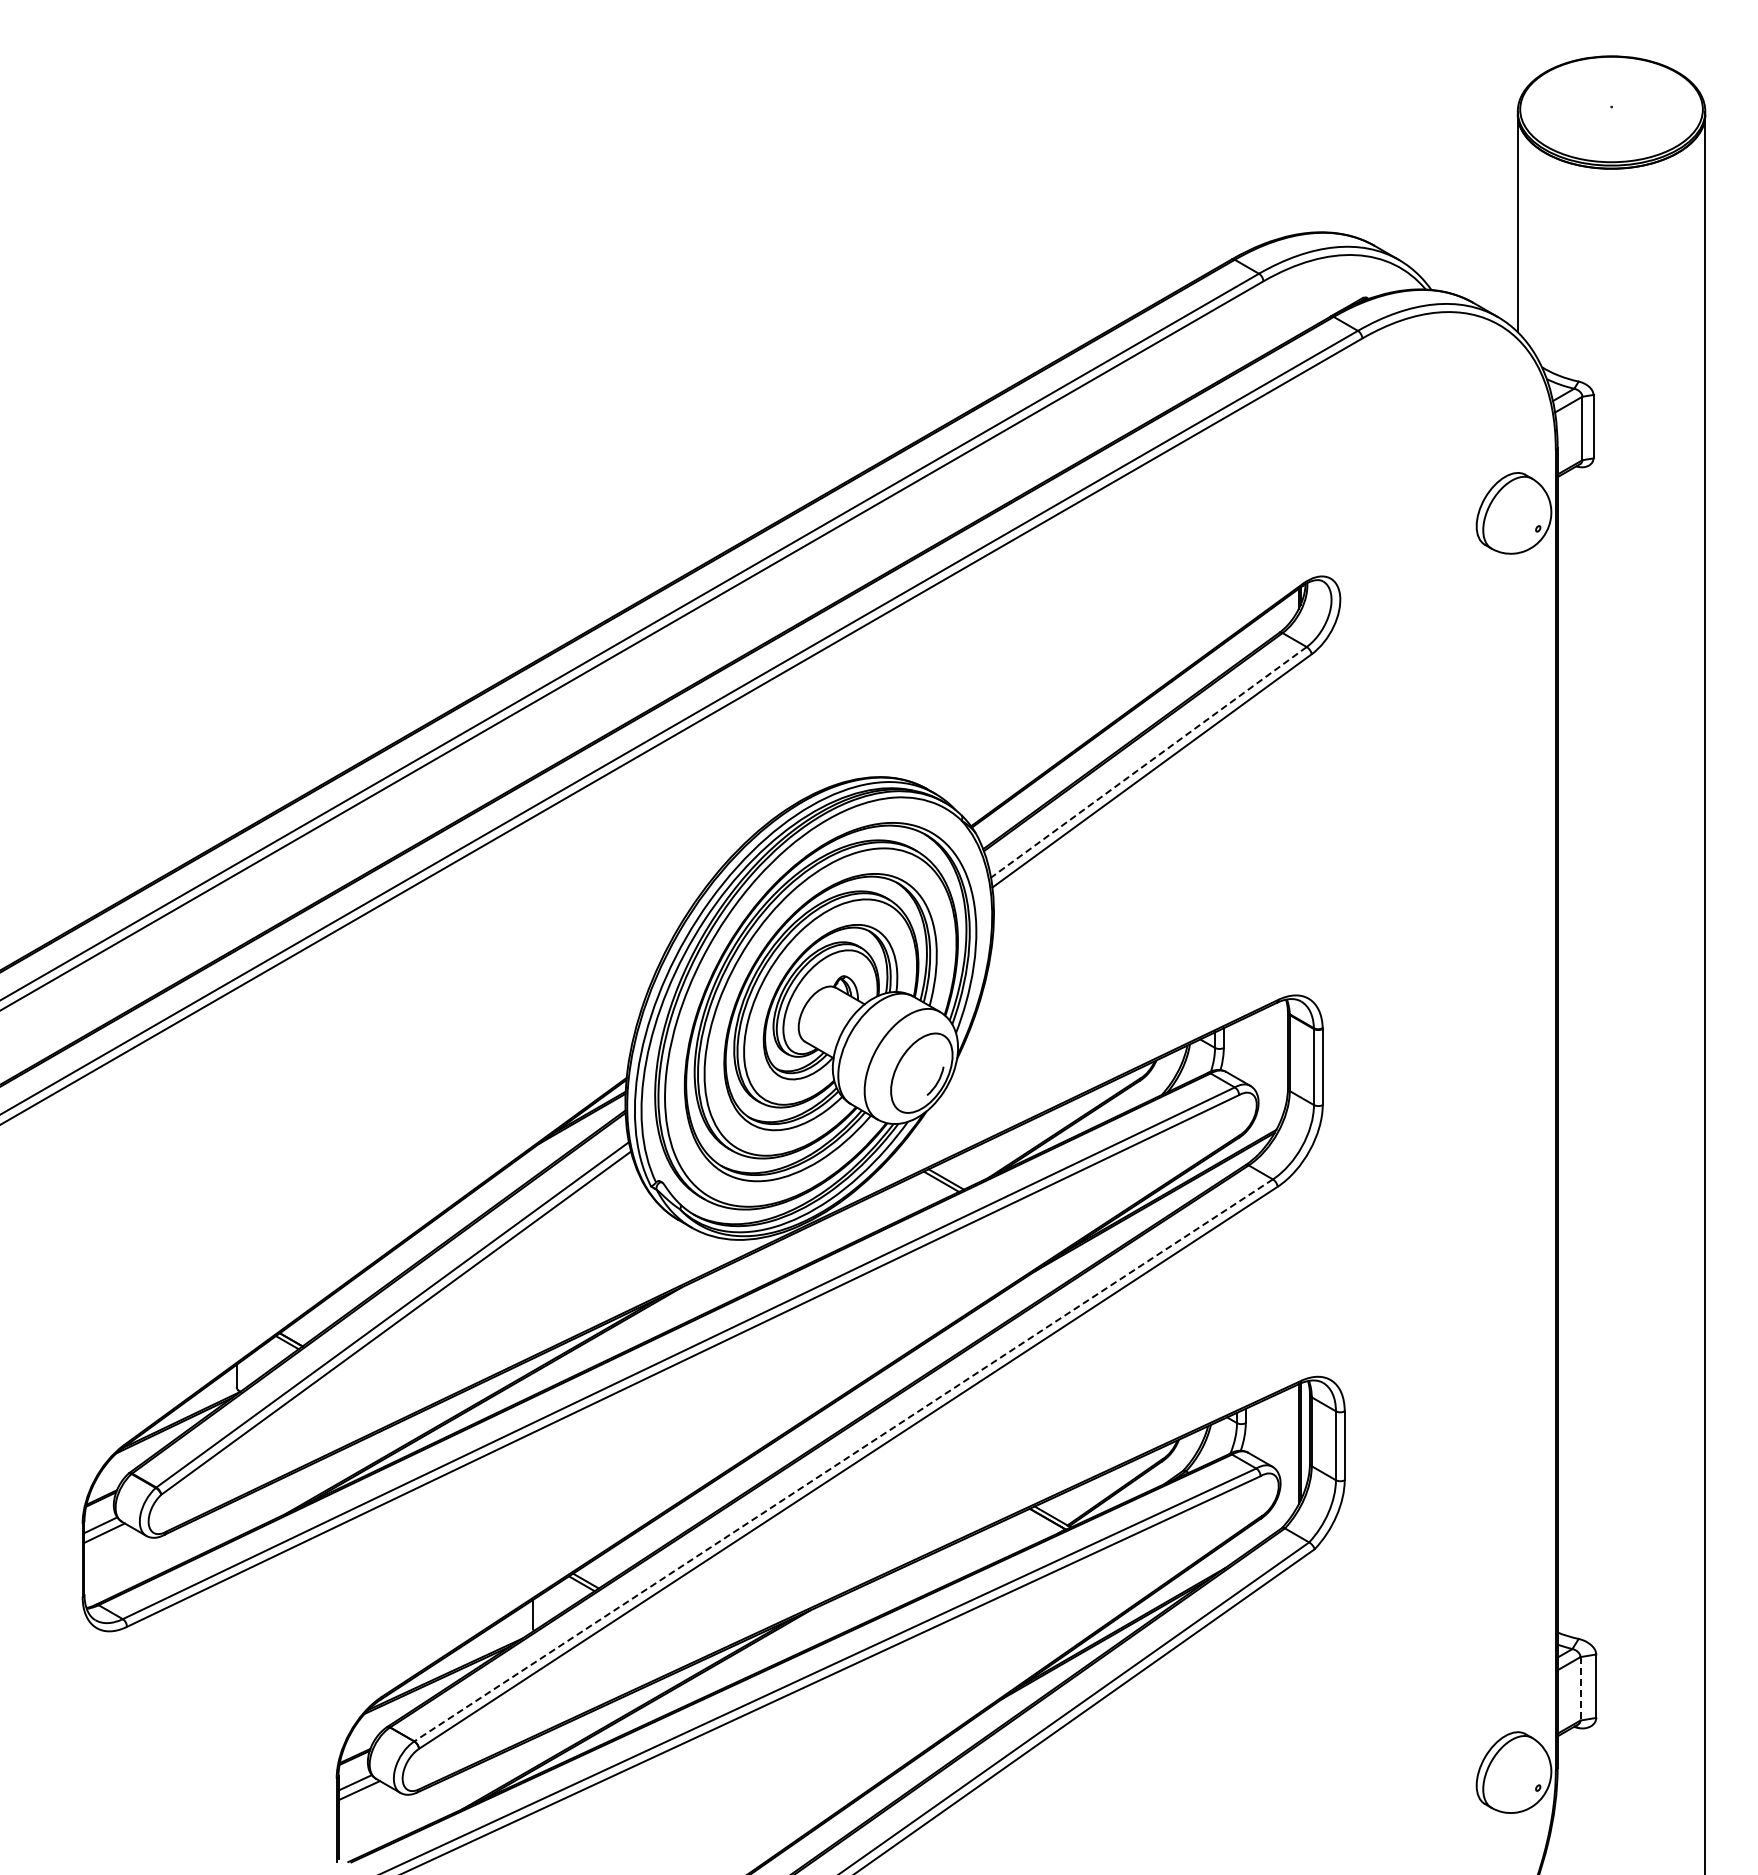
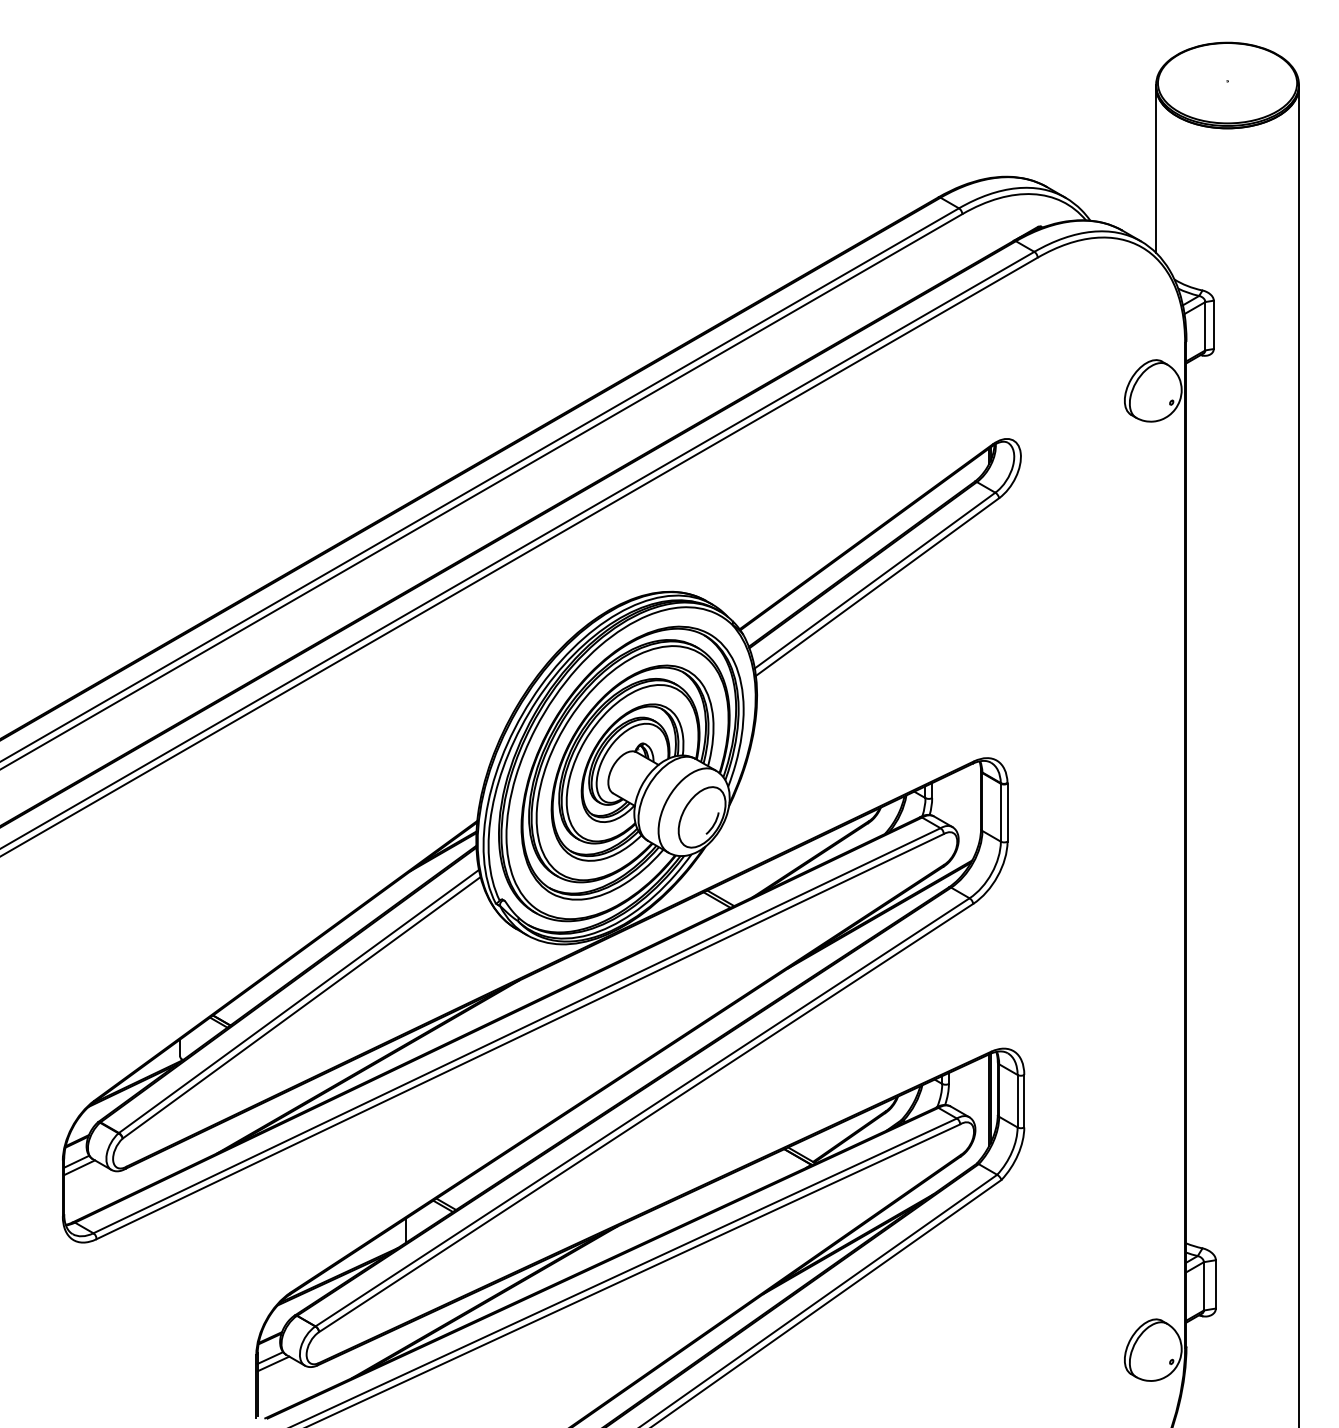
line: (1148, 762) -> (874, 580), dashed -> solid
line: (843, 1460) -> (642, 1112), dashed -> solid
line: (1580, 1688) -> (1203, 1286), dashed -> solid

